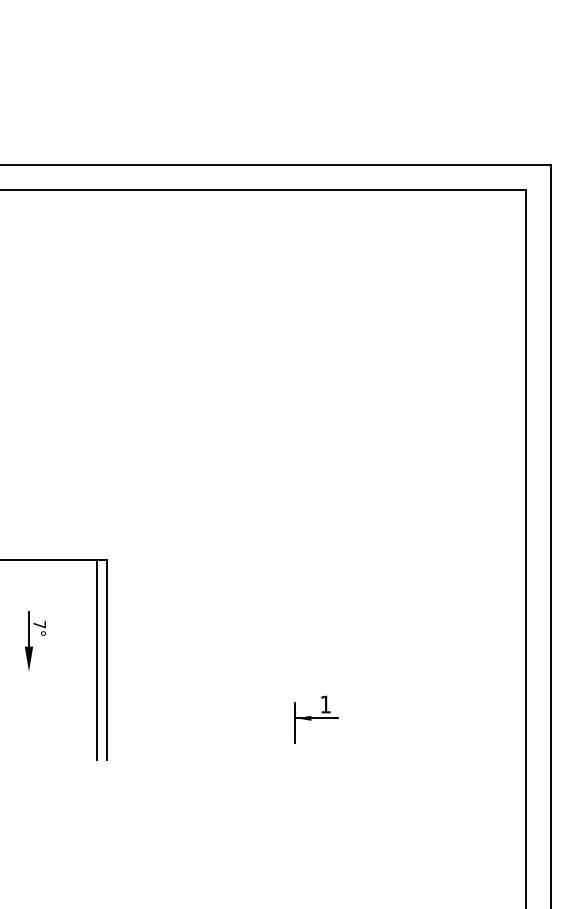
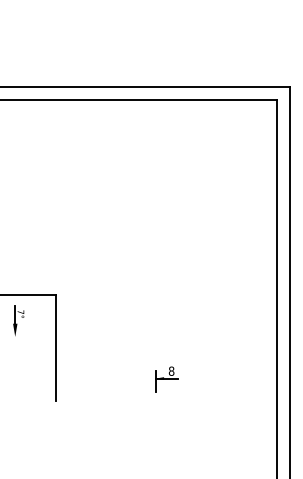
part: (35, 640) -> (18, 320), moved
line: (97, 659) -> (51, 347), removed
text: (325, 703) -> (171, 370), 1 -> 8

